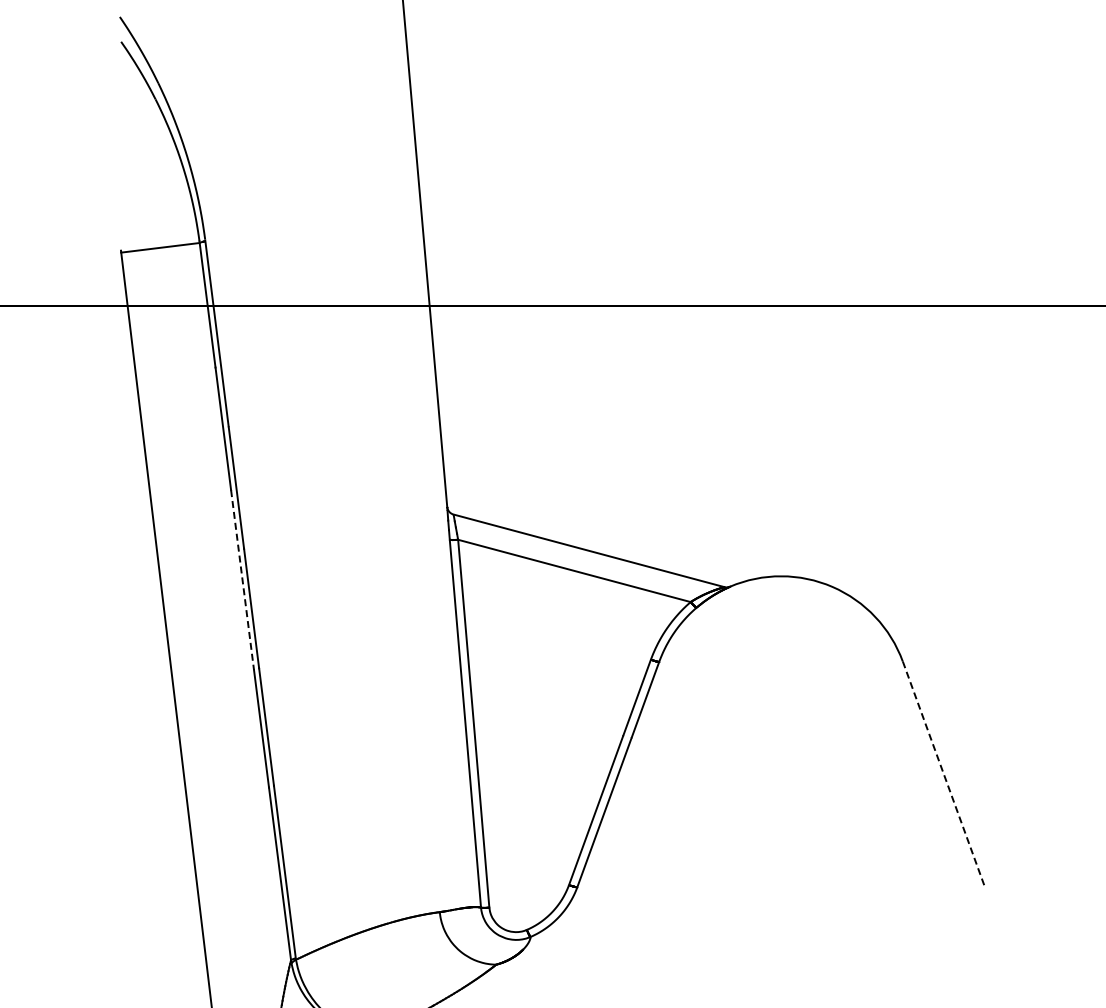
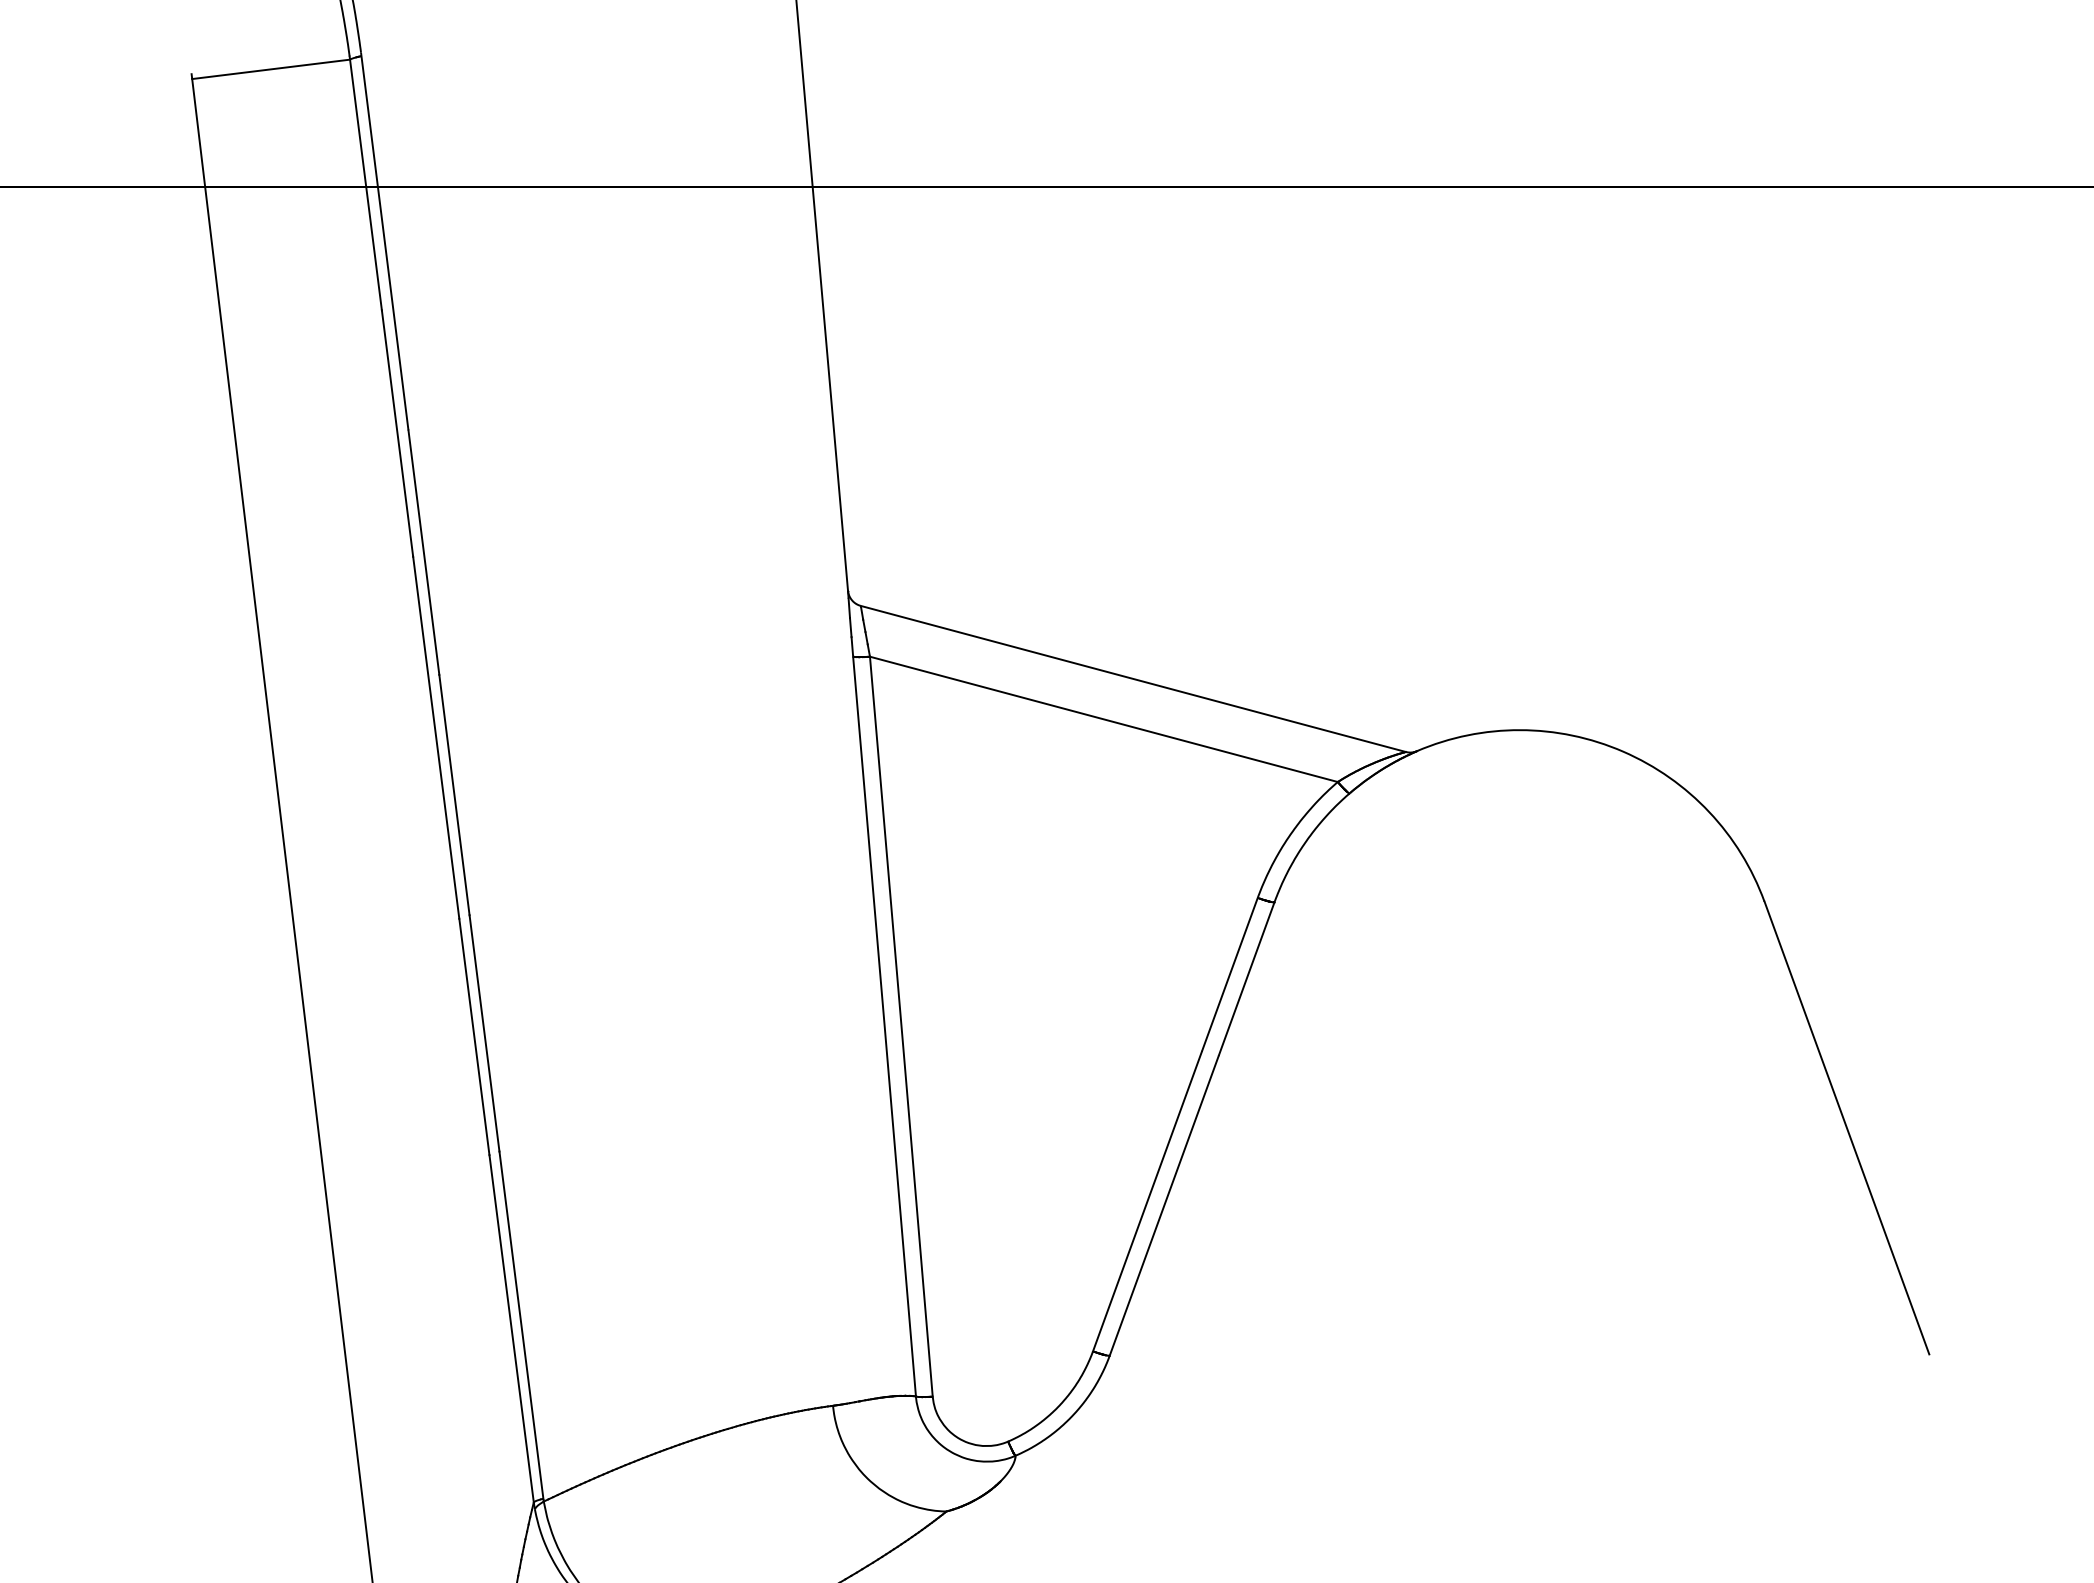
line: (242, 580) -> (436, 738), dashed -> solid
line: (943, 774) -> (1846, 1128), dashed -> solid

